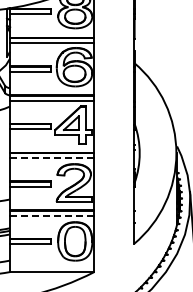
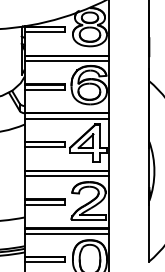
line: (52, 158) -> (67, 176), dashed -> solid
line: (52, 215) -> (67, 233), dashed -> solid

